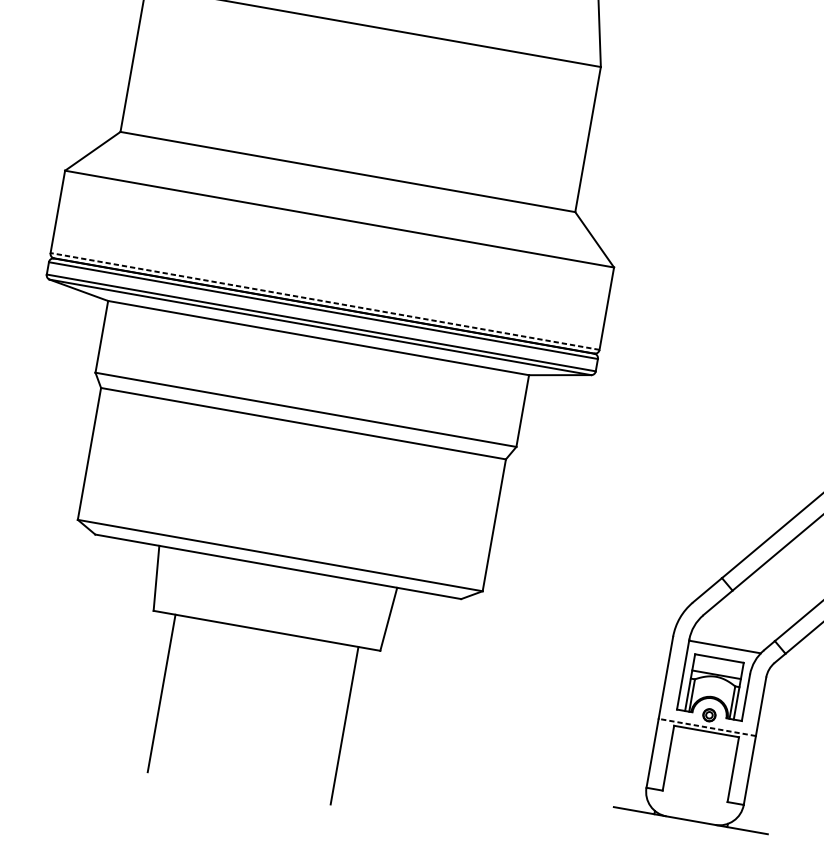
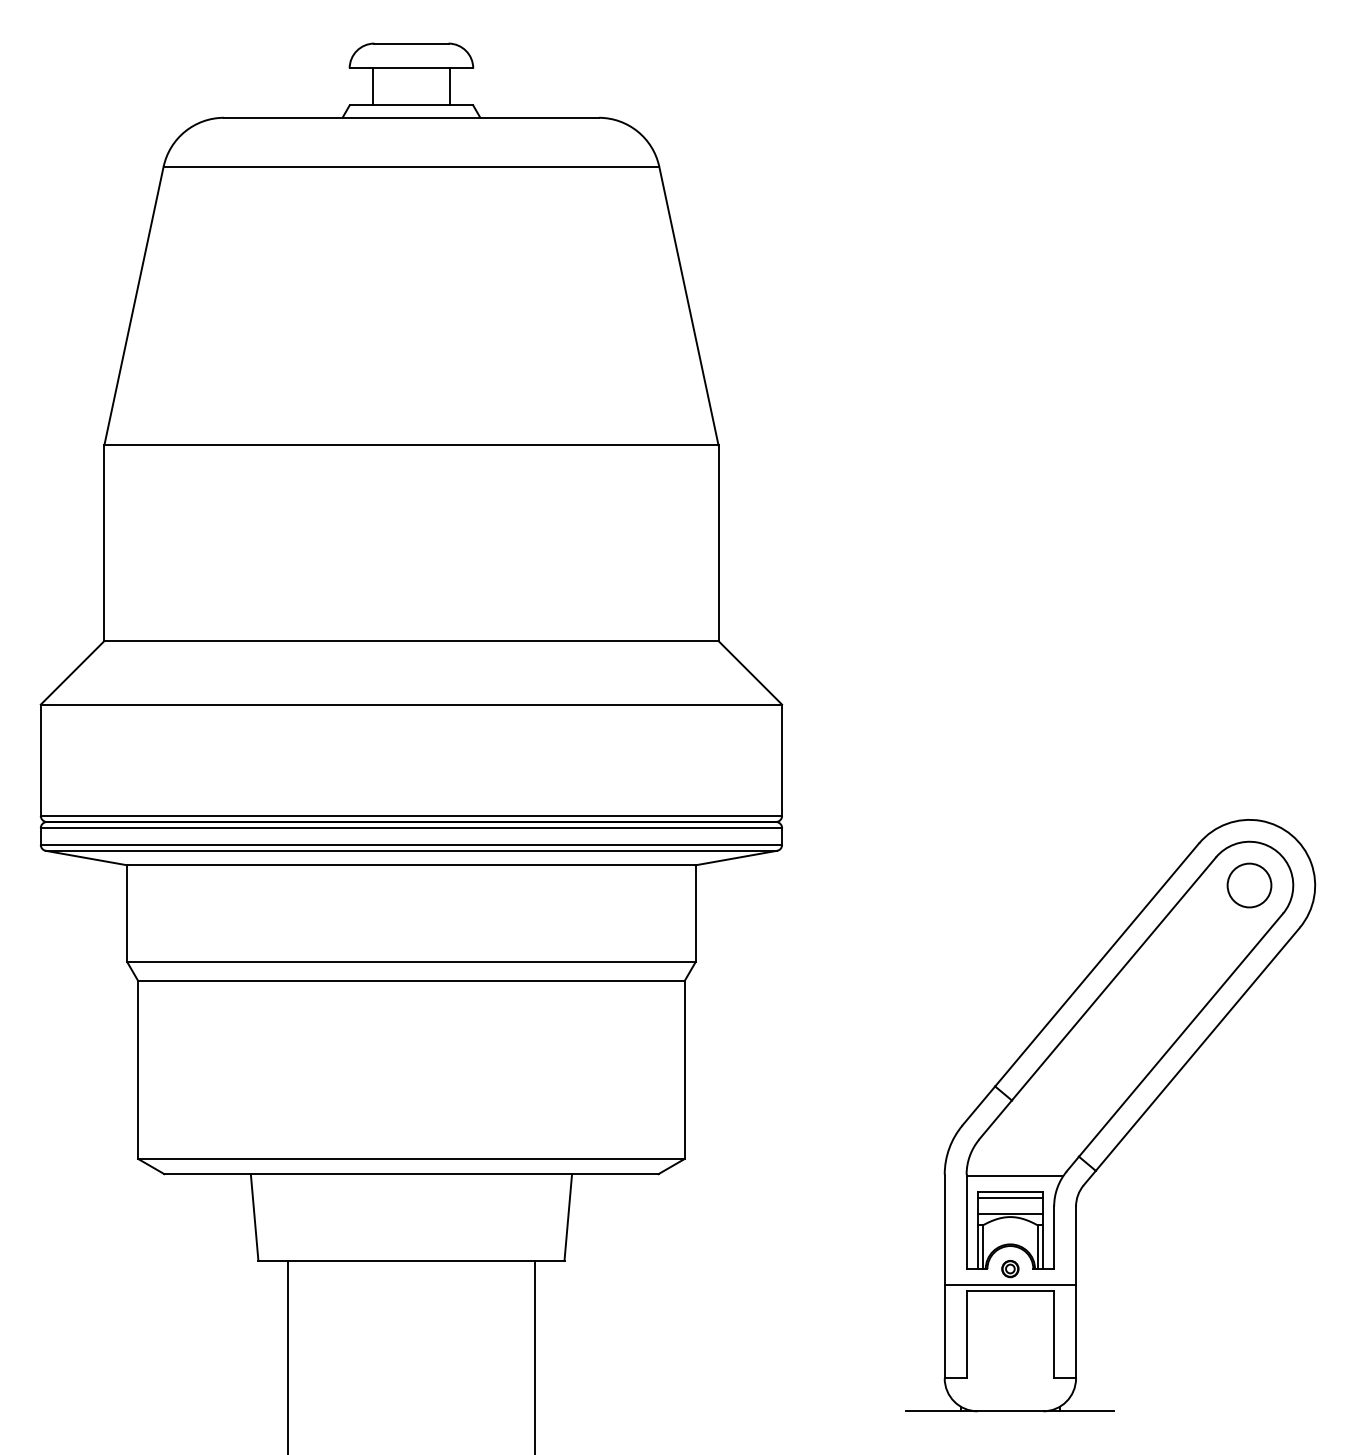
line: (325, 301) -> (411, 815), dashed -> solid
line: (718, 662) -> (1010, 1197), added
line: (707, 727) -> (1010, 1285), dashed -> solid

